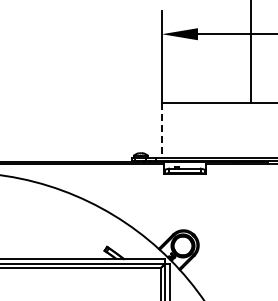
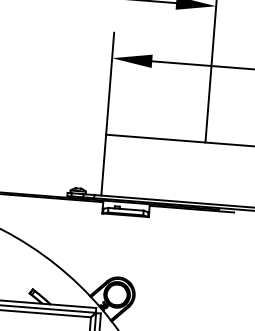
line: (161, 131) -> (103, 166), dashed -> solid

